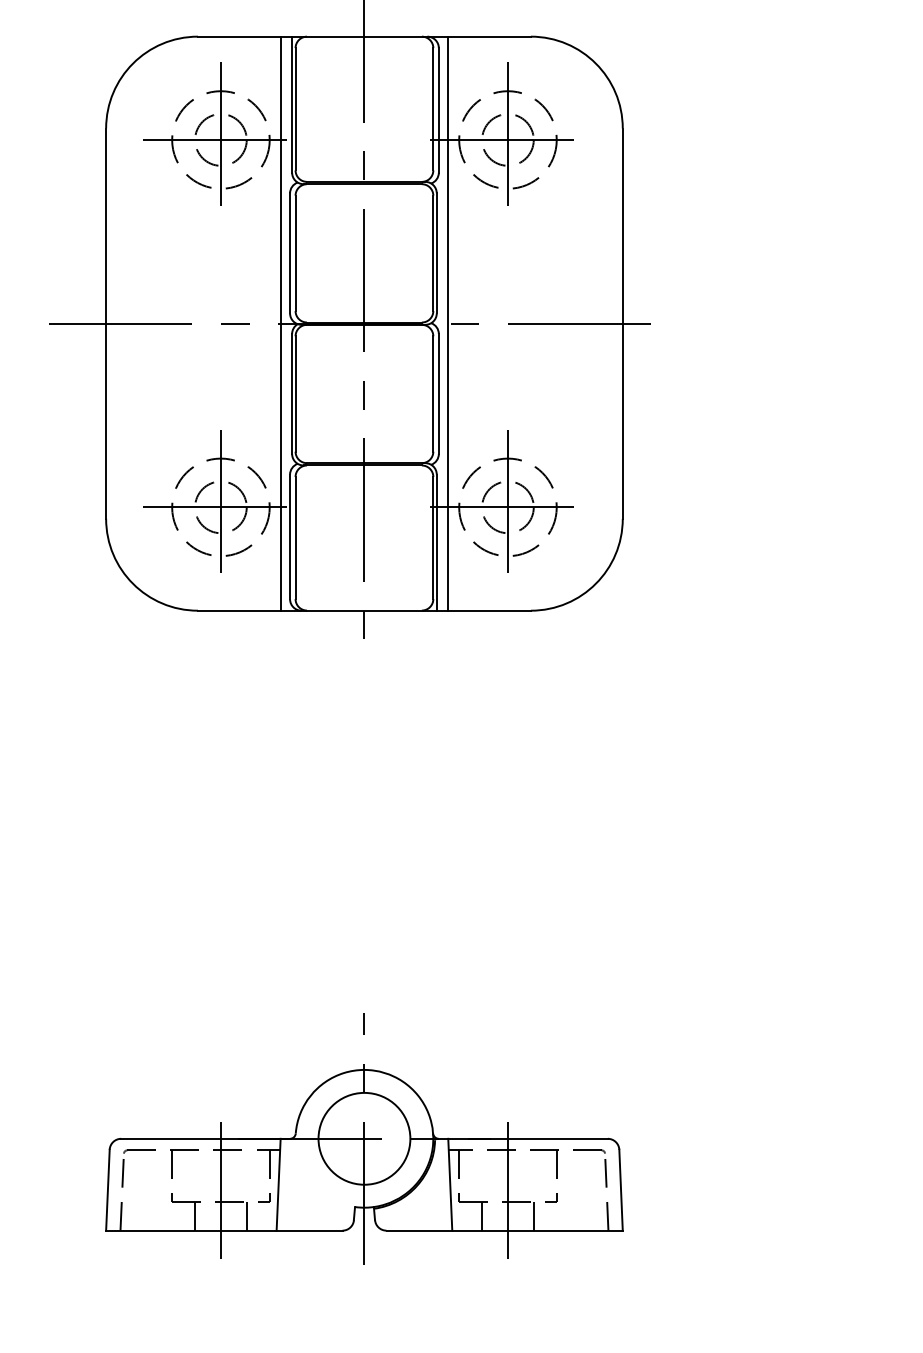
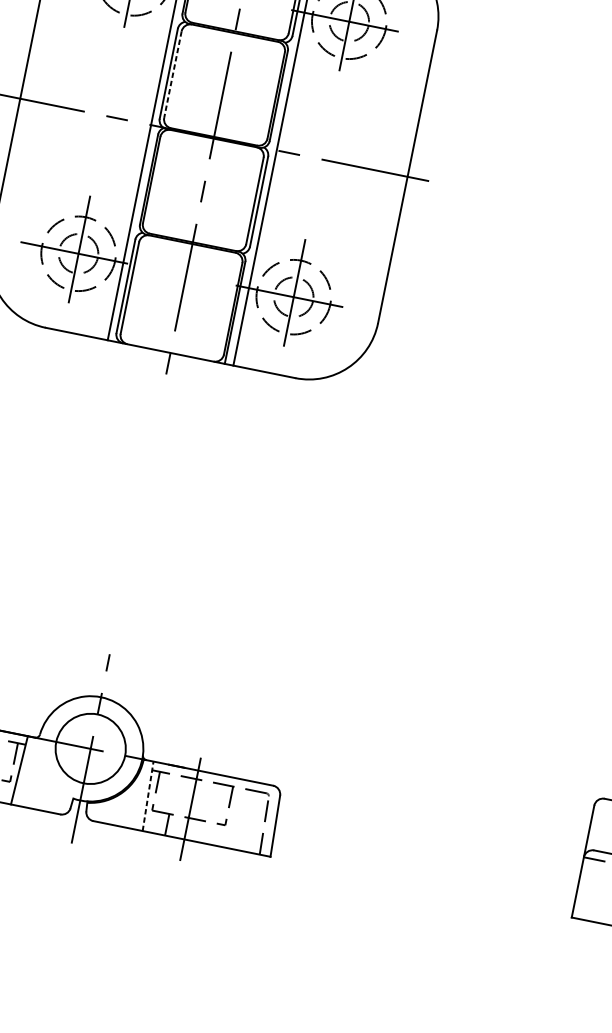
line: (295, 253) -> (172, 74), solid -> dashed
line: (450, 1184) -> (148, 796), solid -> dashed
line: (533, 1215) -> (205, 831), removed

